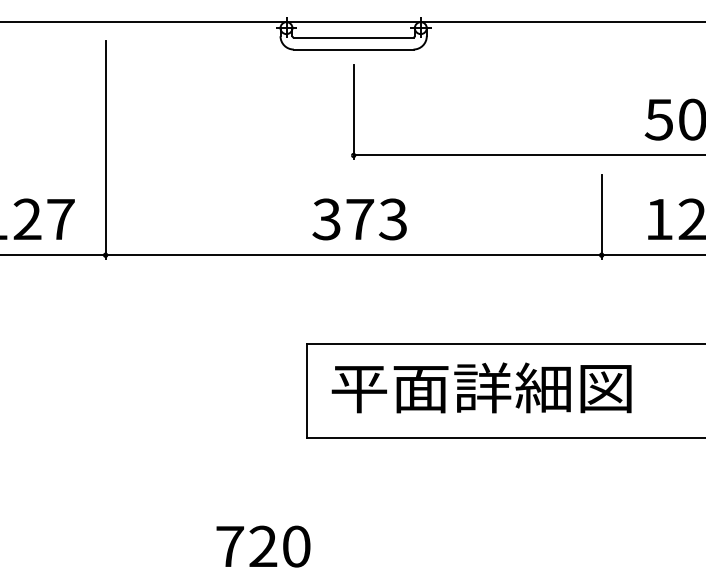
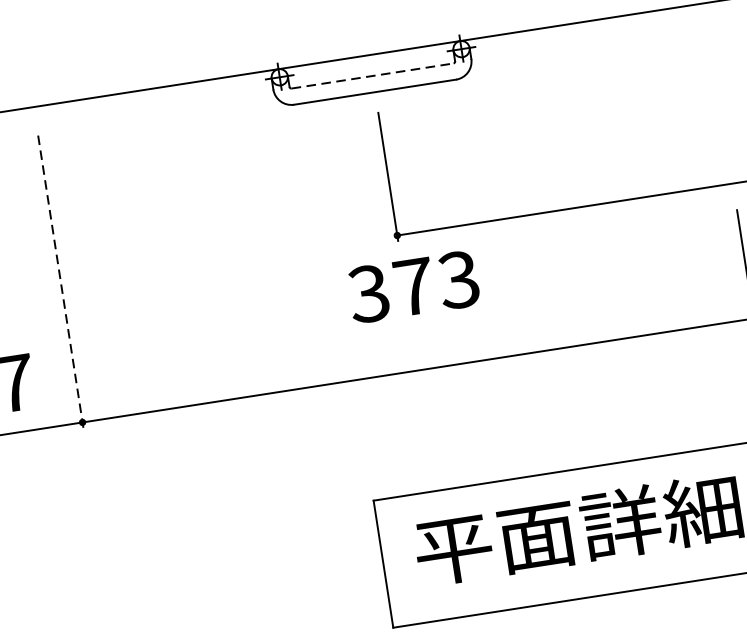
line: (353, 37) -> (372, 75), solid -> dashed
line: (105, 149) -> (60, 279), solid -> dashed
text: (359, 219) -> (413, 287), moved

